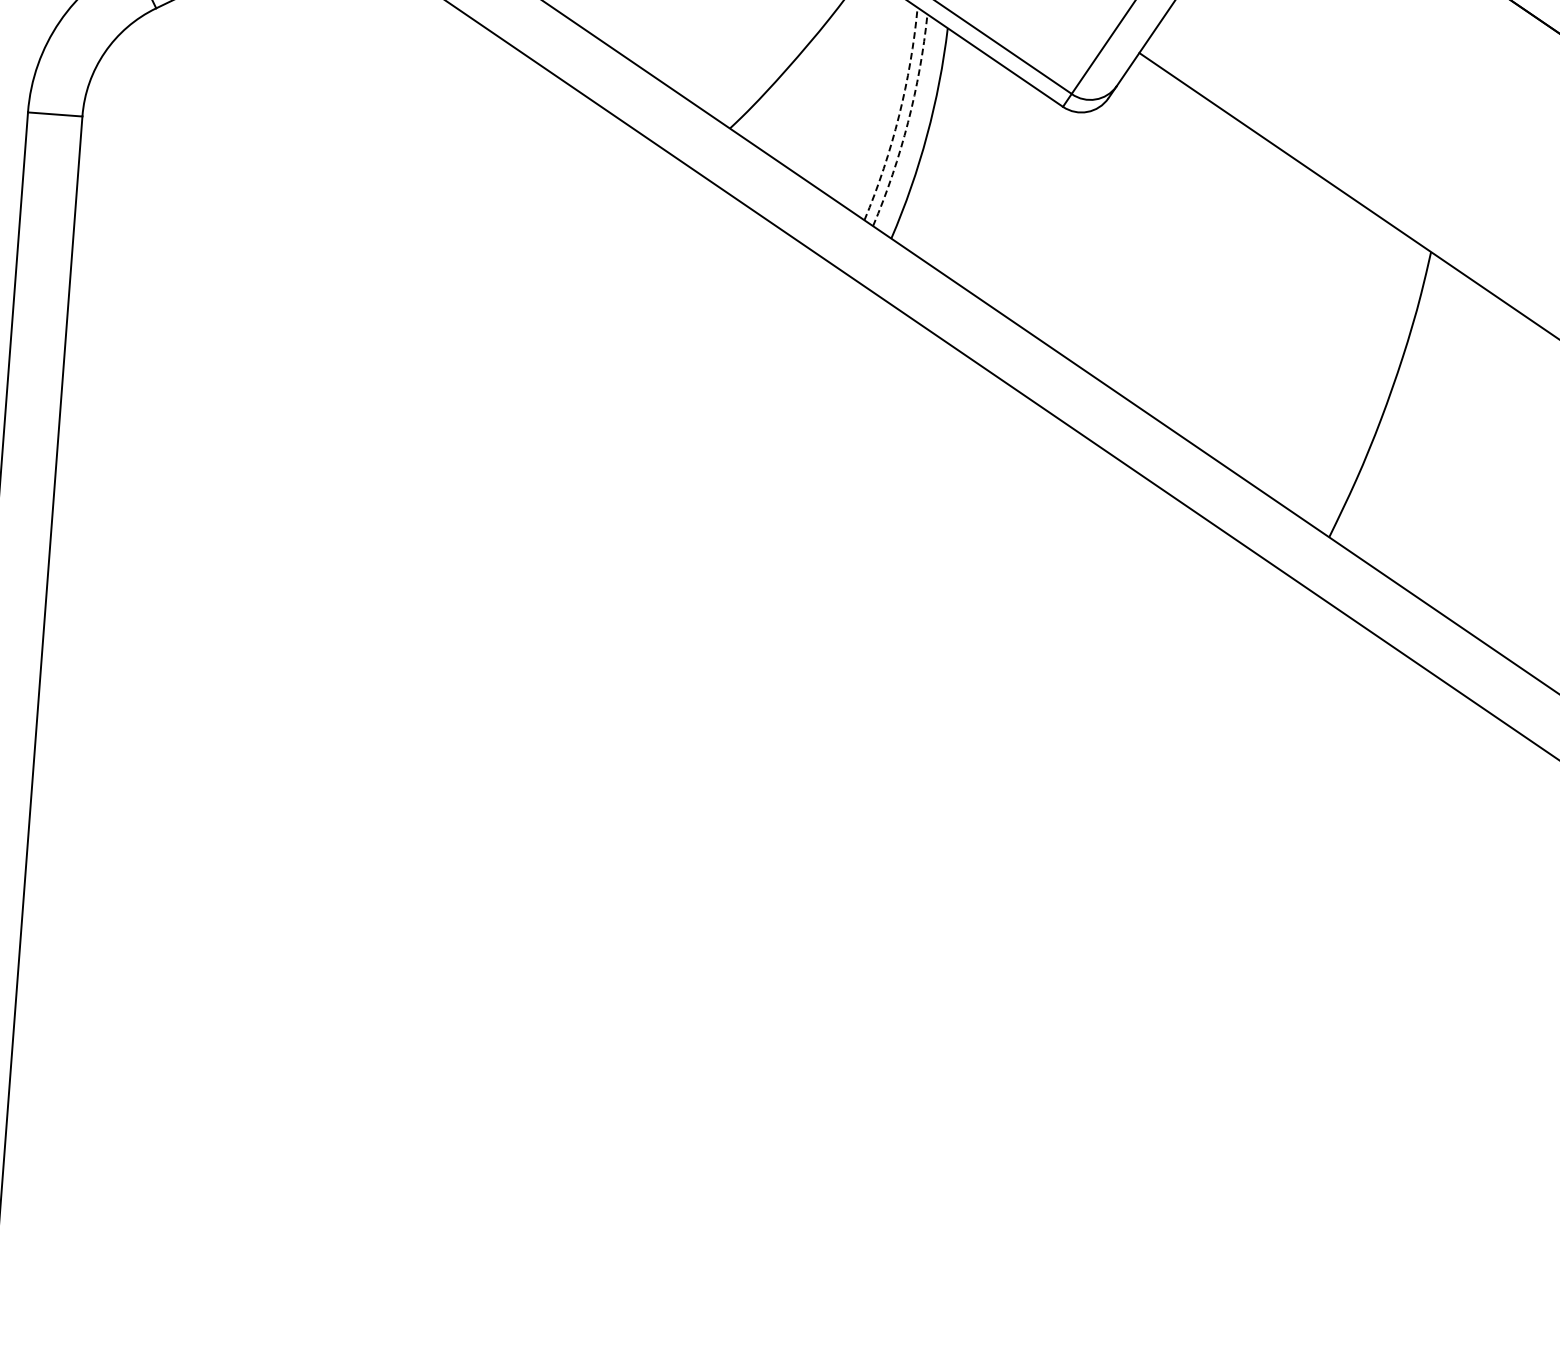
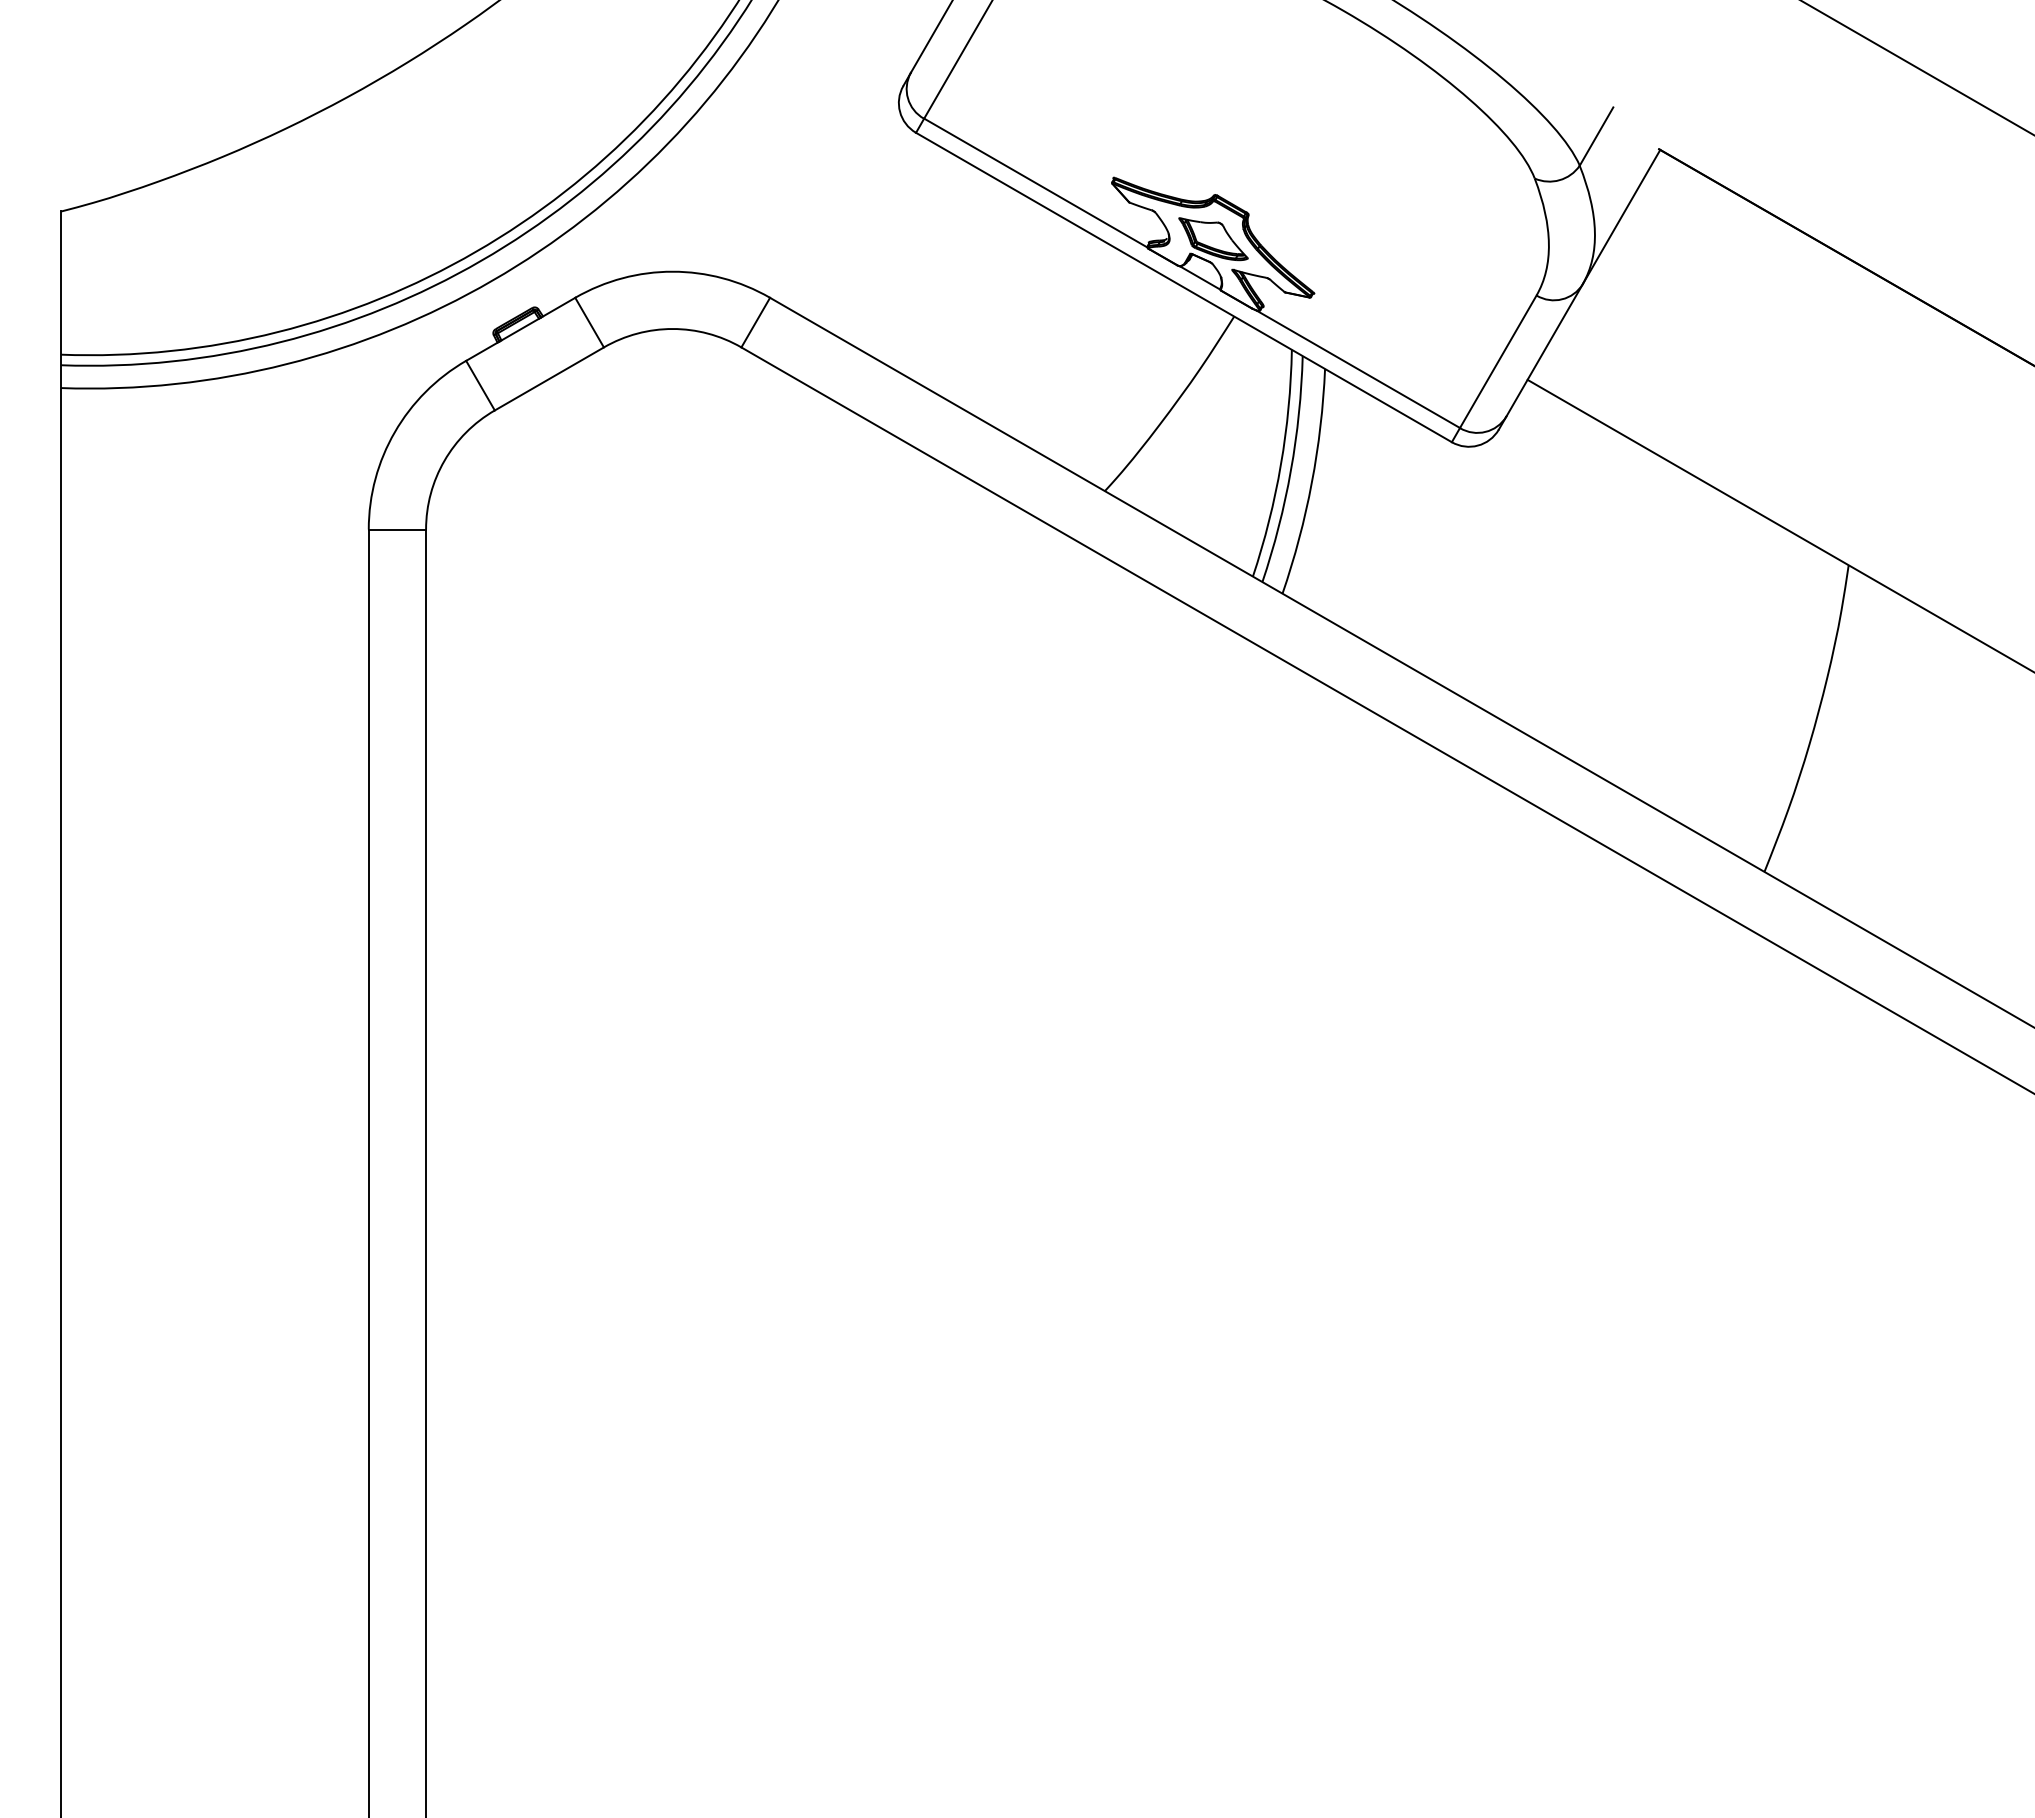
arc: (898, 115) -> (1280, 464), dashed -> solid
arc: (907, 122) -> (1290, 470), dashed -> solid

